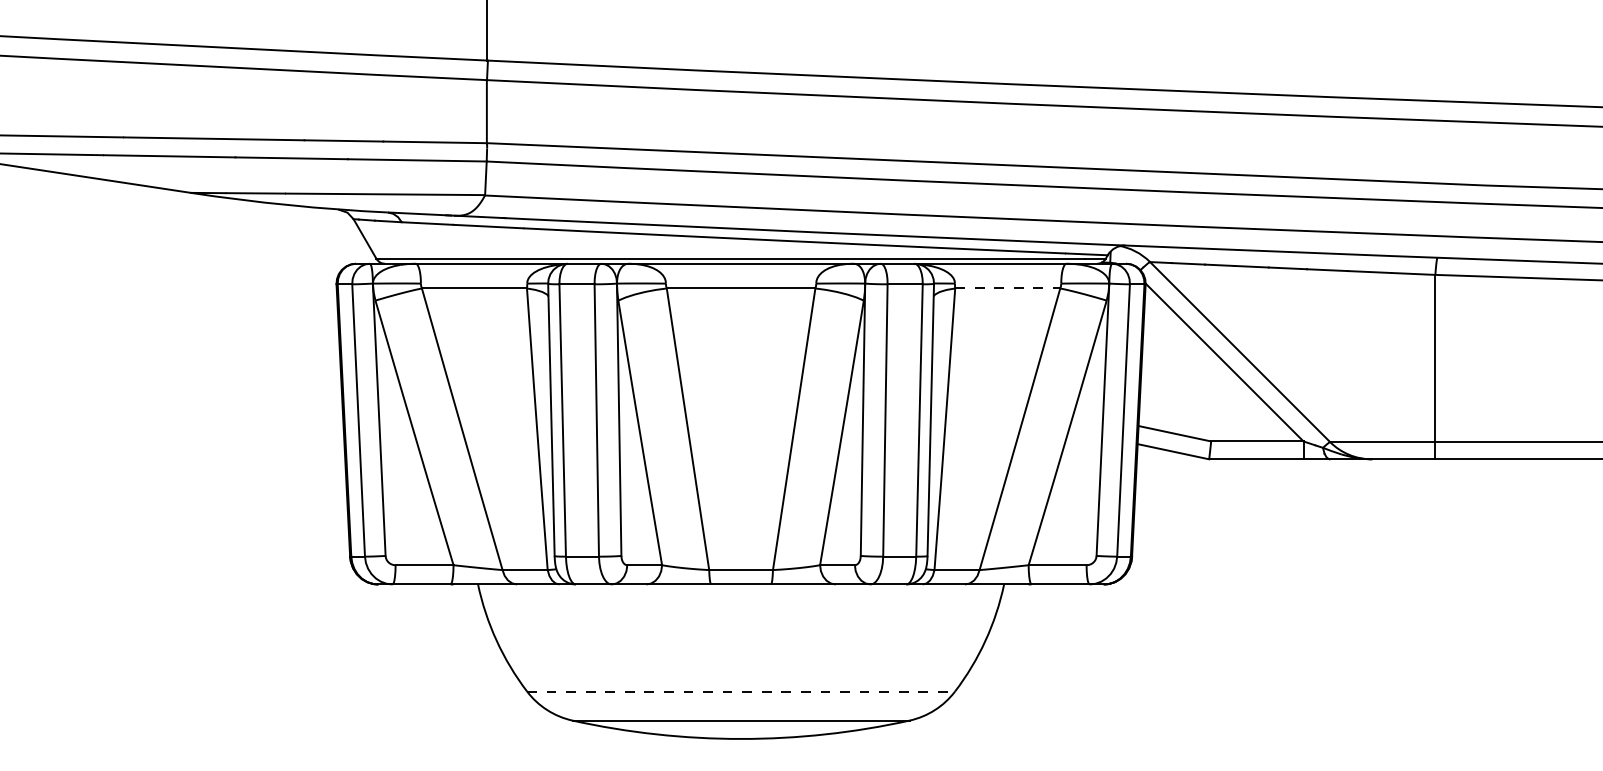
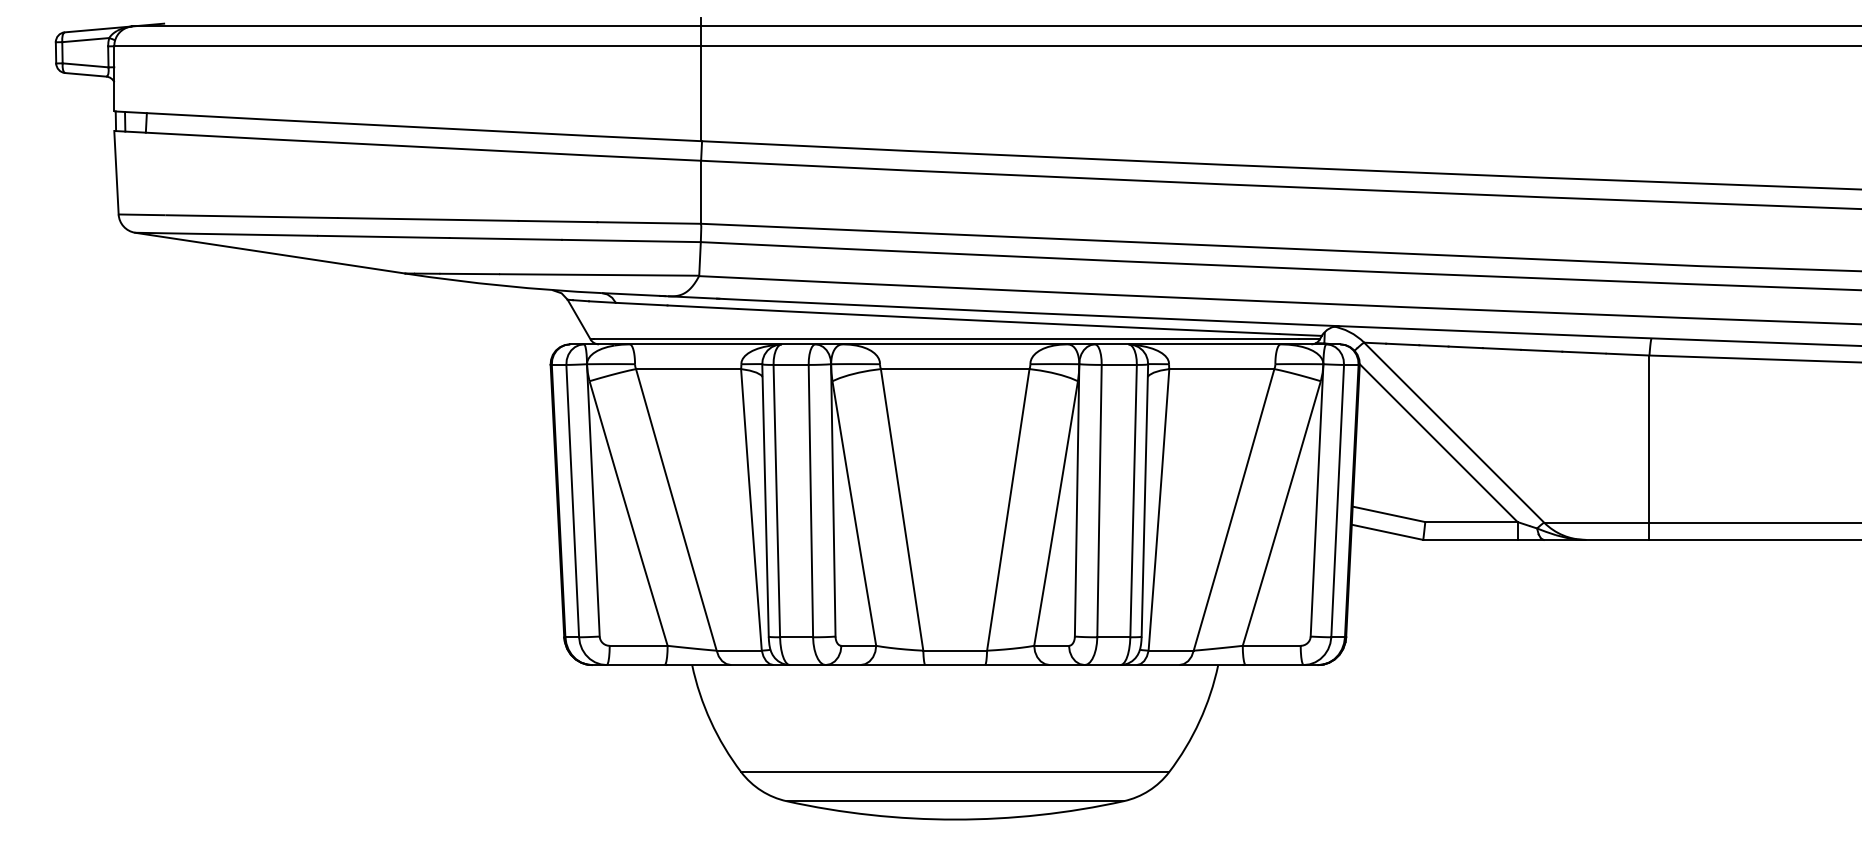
line: (1007, 288) -> (1221, 369), dashed -> solid
line: (741, 691) -> (955, 772), dashed -> solid

